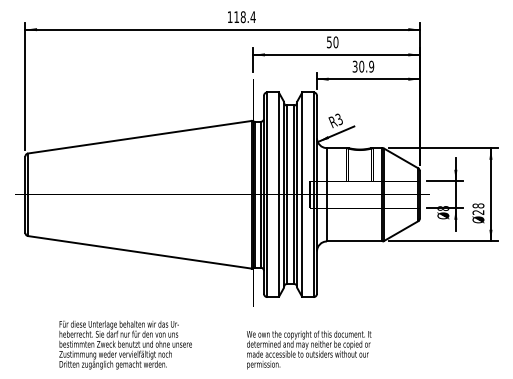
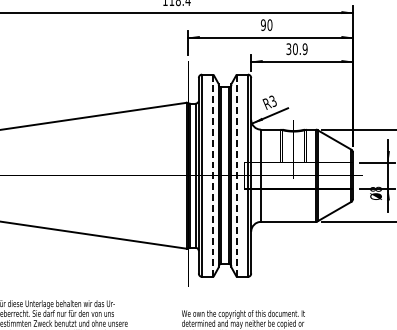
text: (328, 41) -> (262, 24), 50 -> 90
line: (278, 195) -> (213, 176), solid -> dashed
line: (302, 195) -> (236, 176), solid -> dashed

